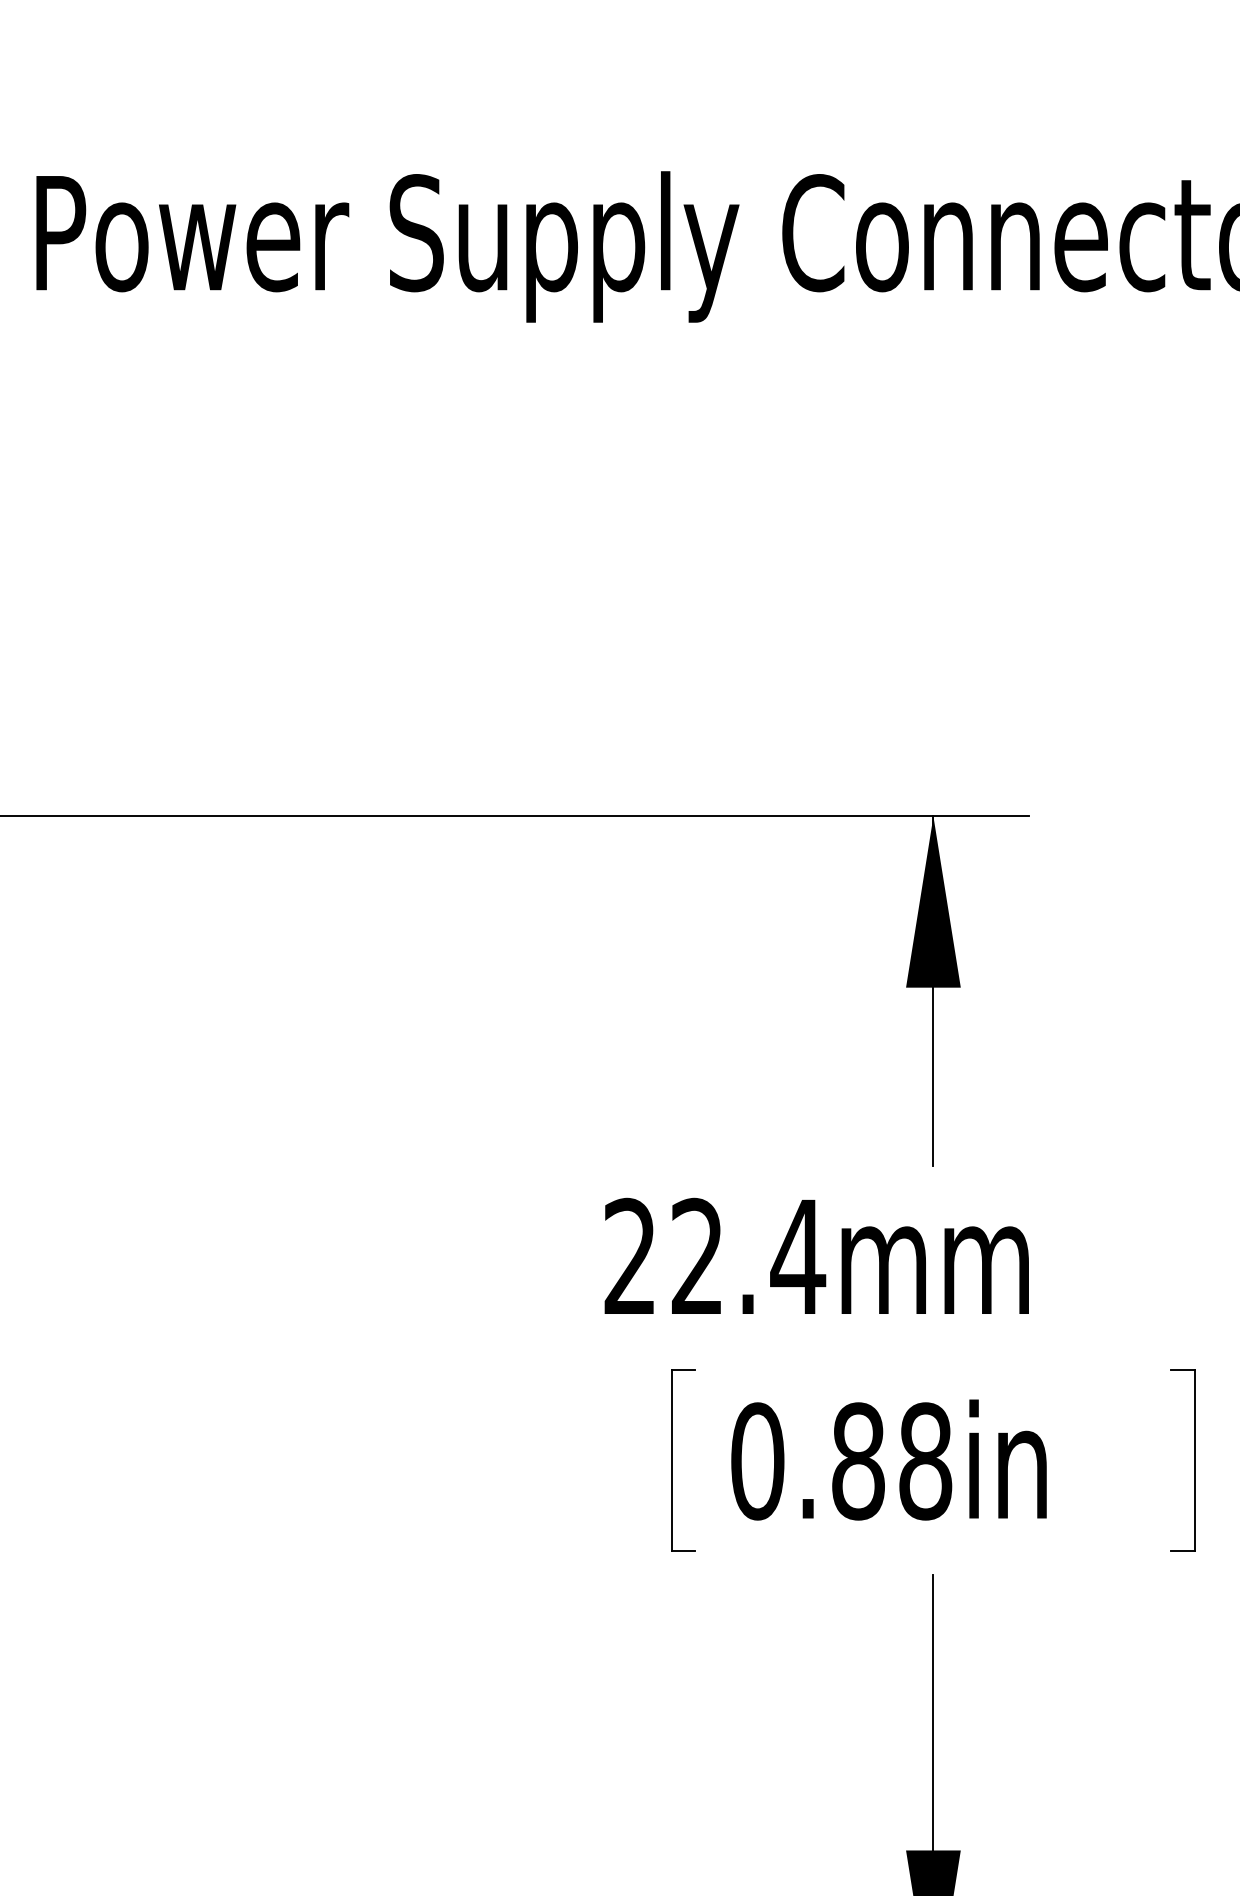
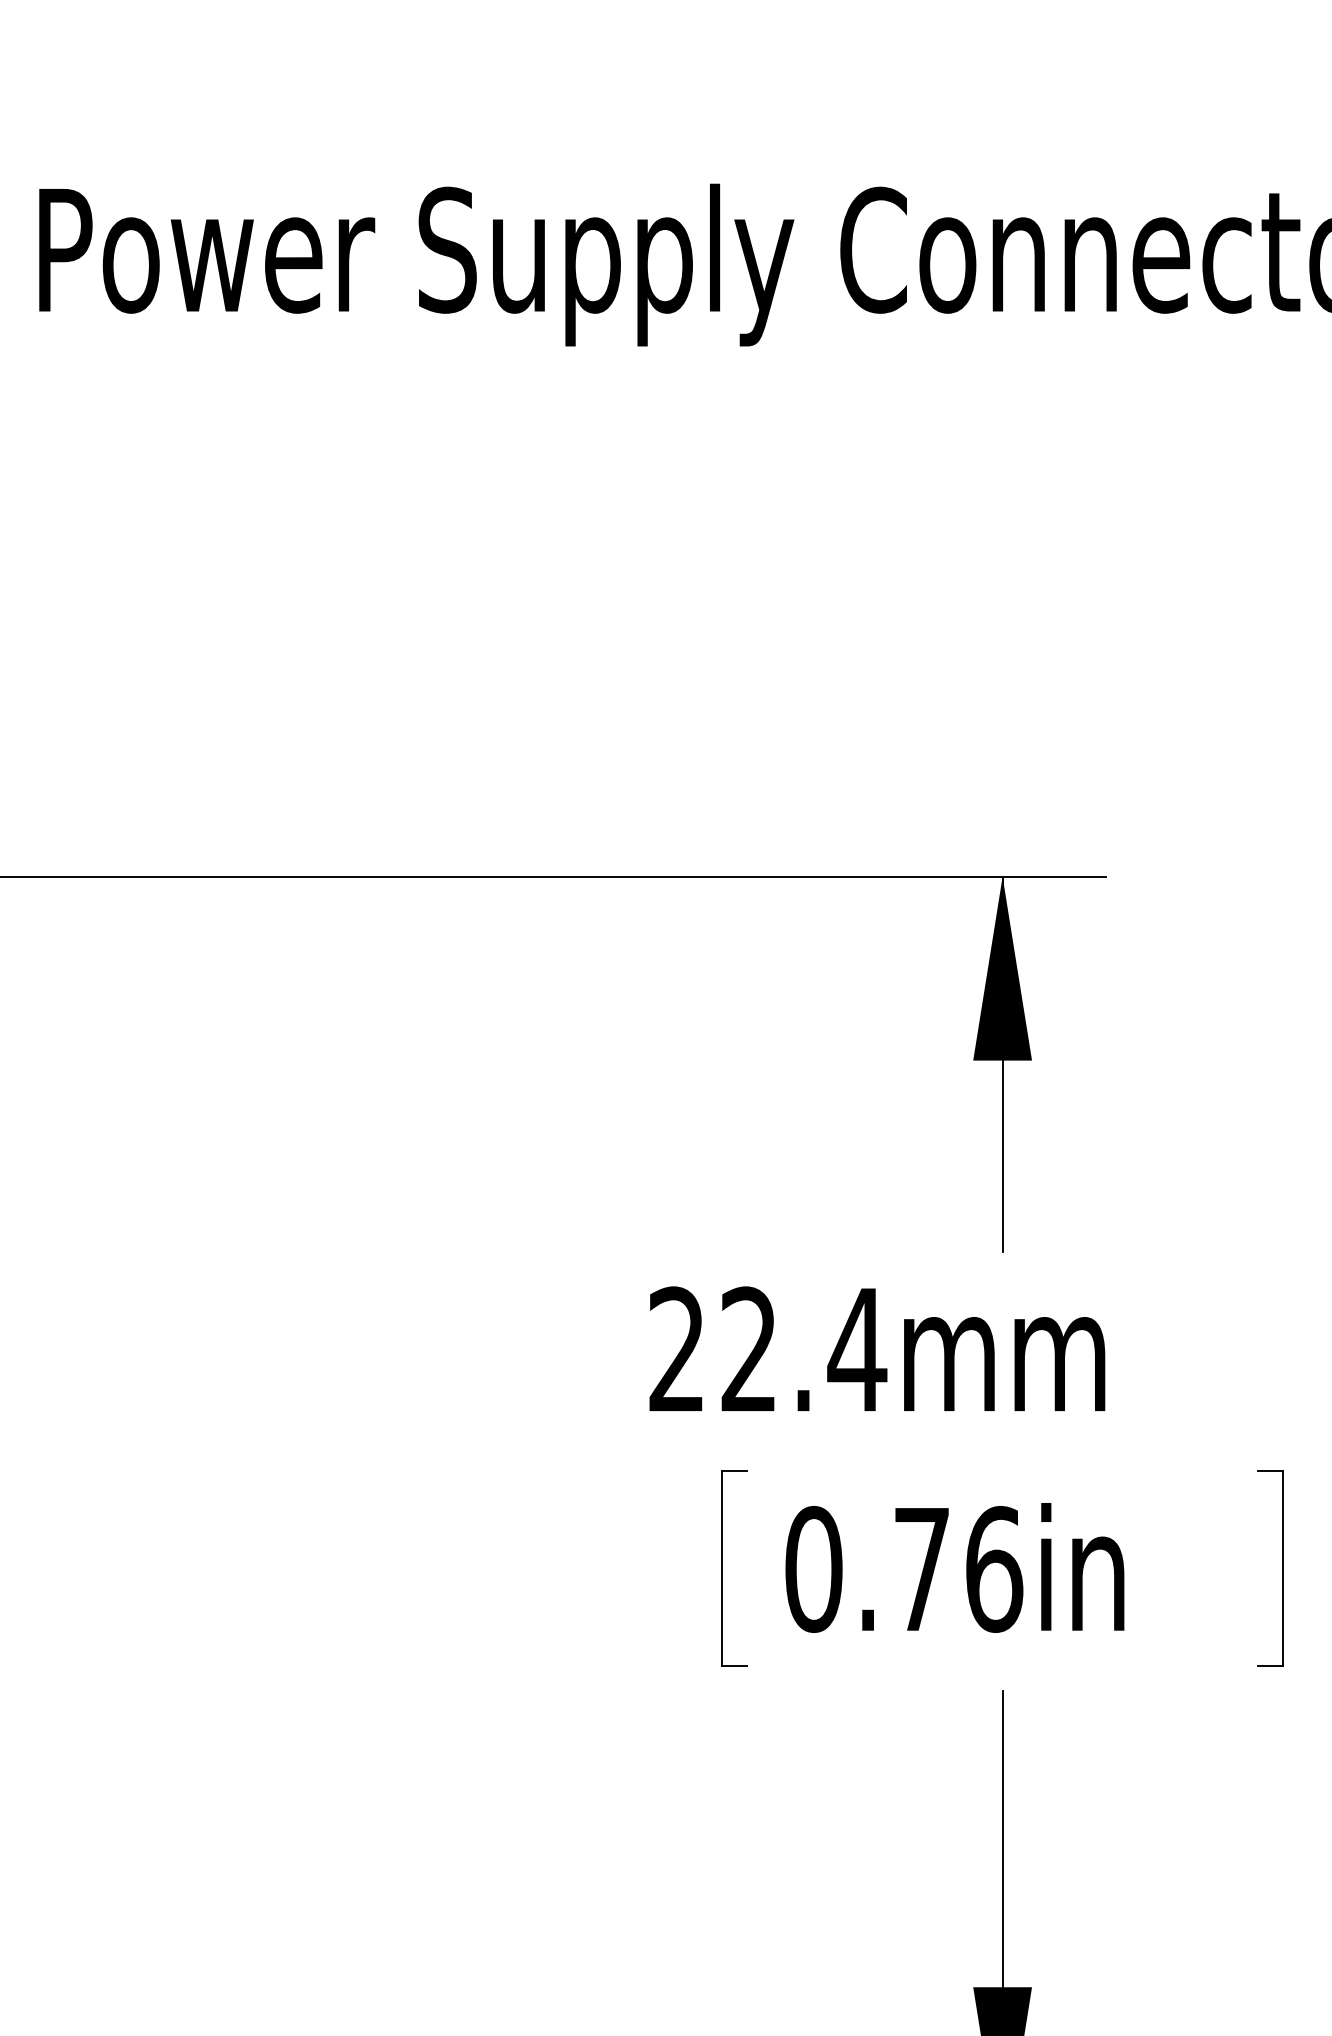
text: (892, 1461) -> (958, 1569), 0.88in -> 0.76in

